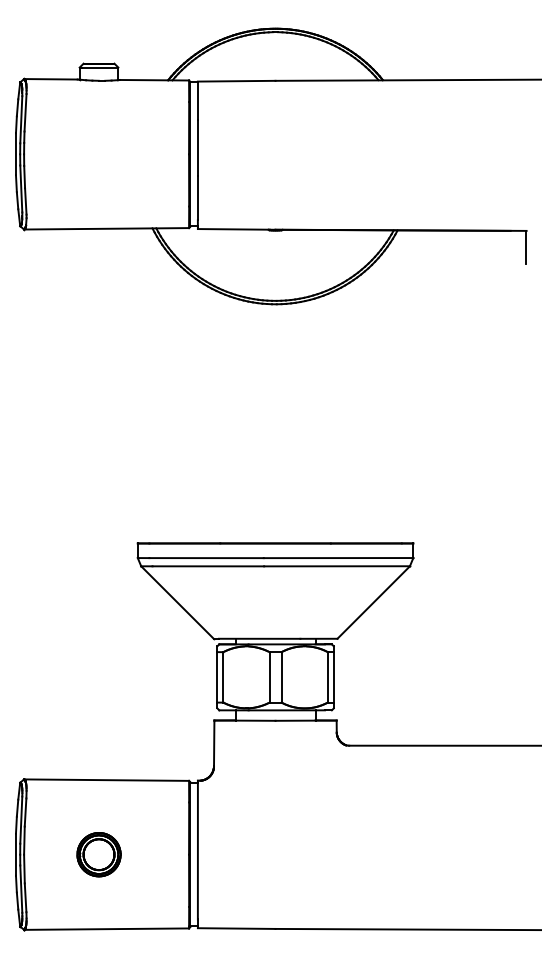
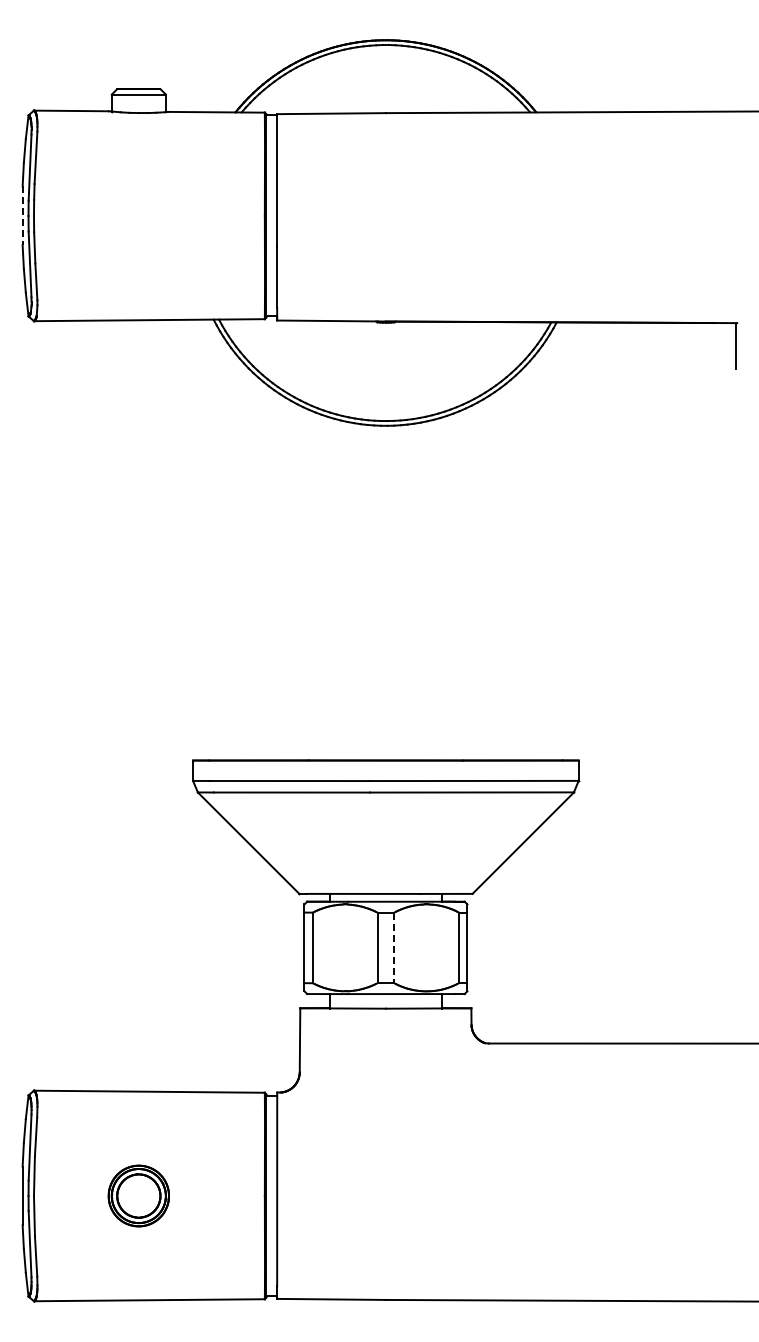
line: (15, 154) -> (22, 216), solid -> dashed
line: (281, 677) -> (394, 948), solid -> dashed

